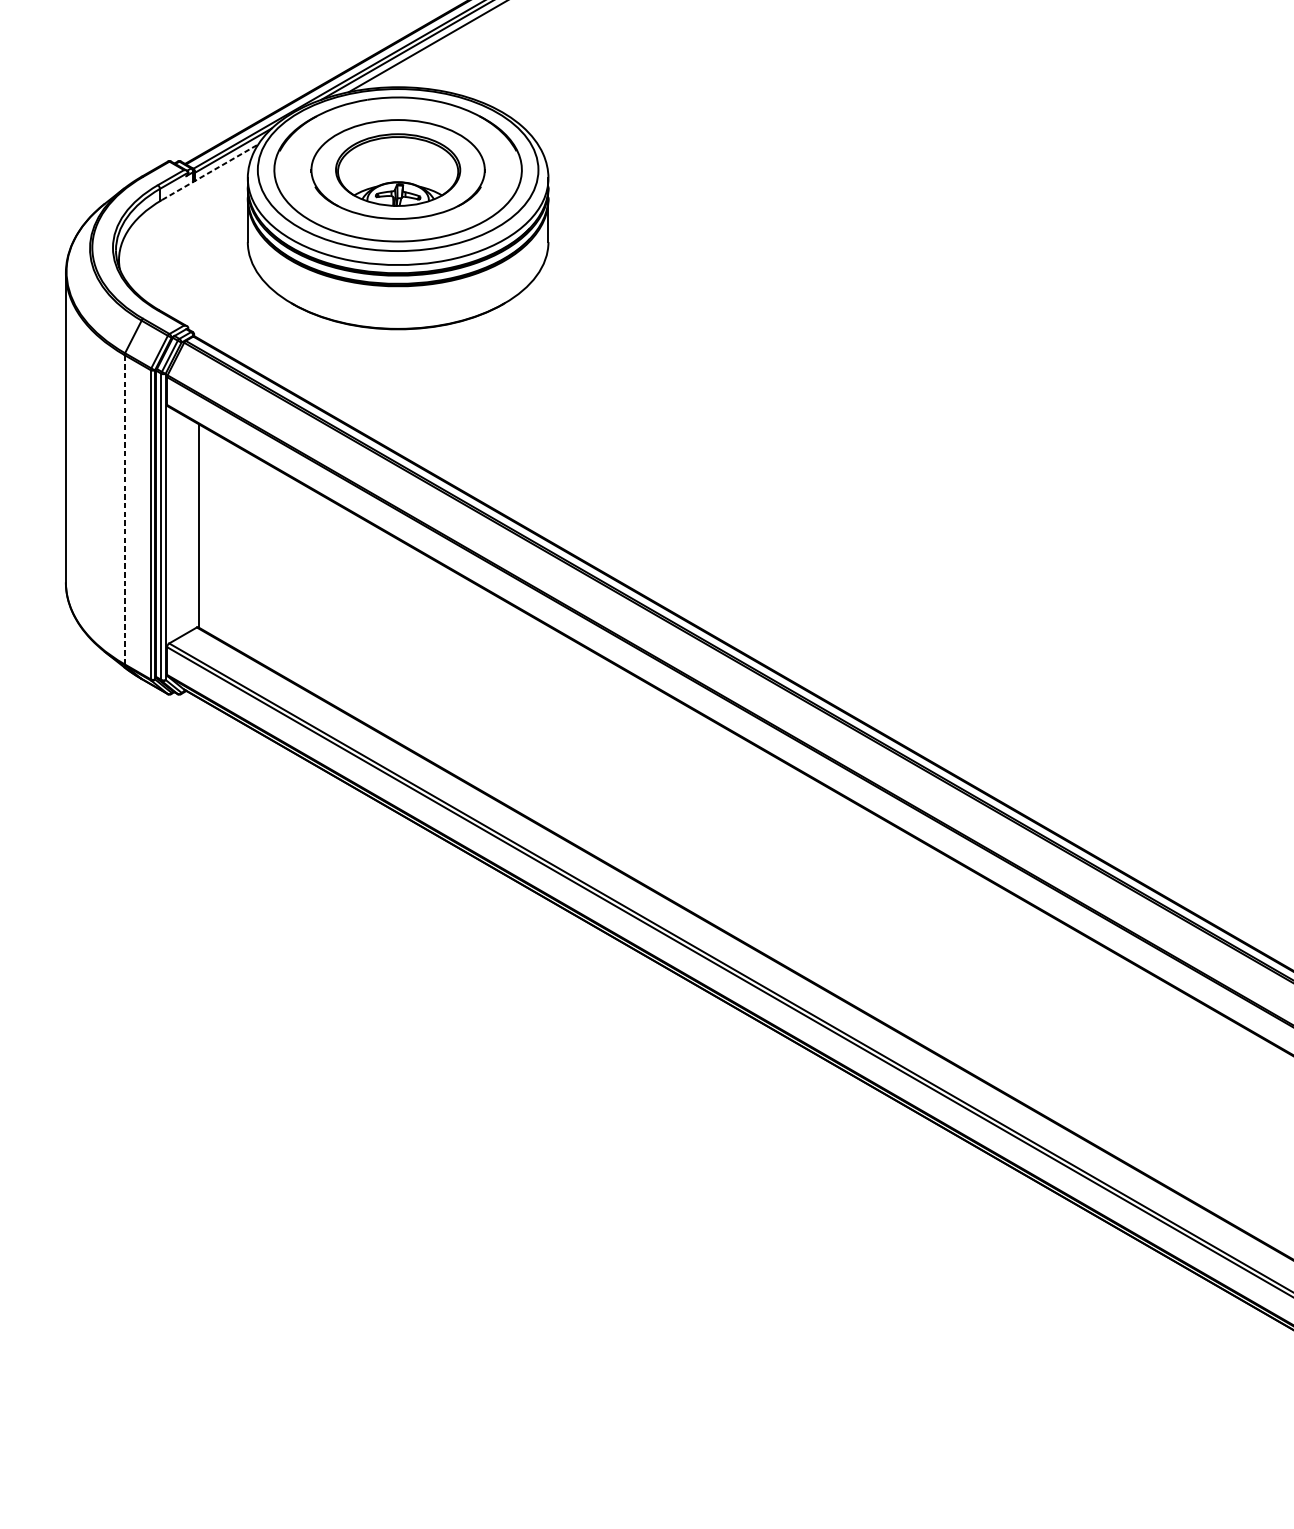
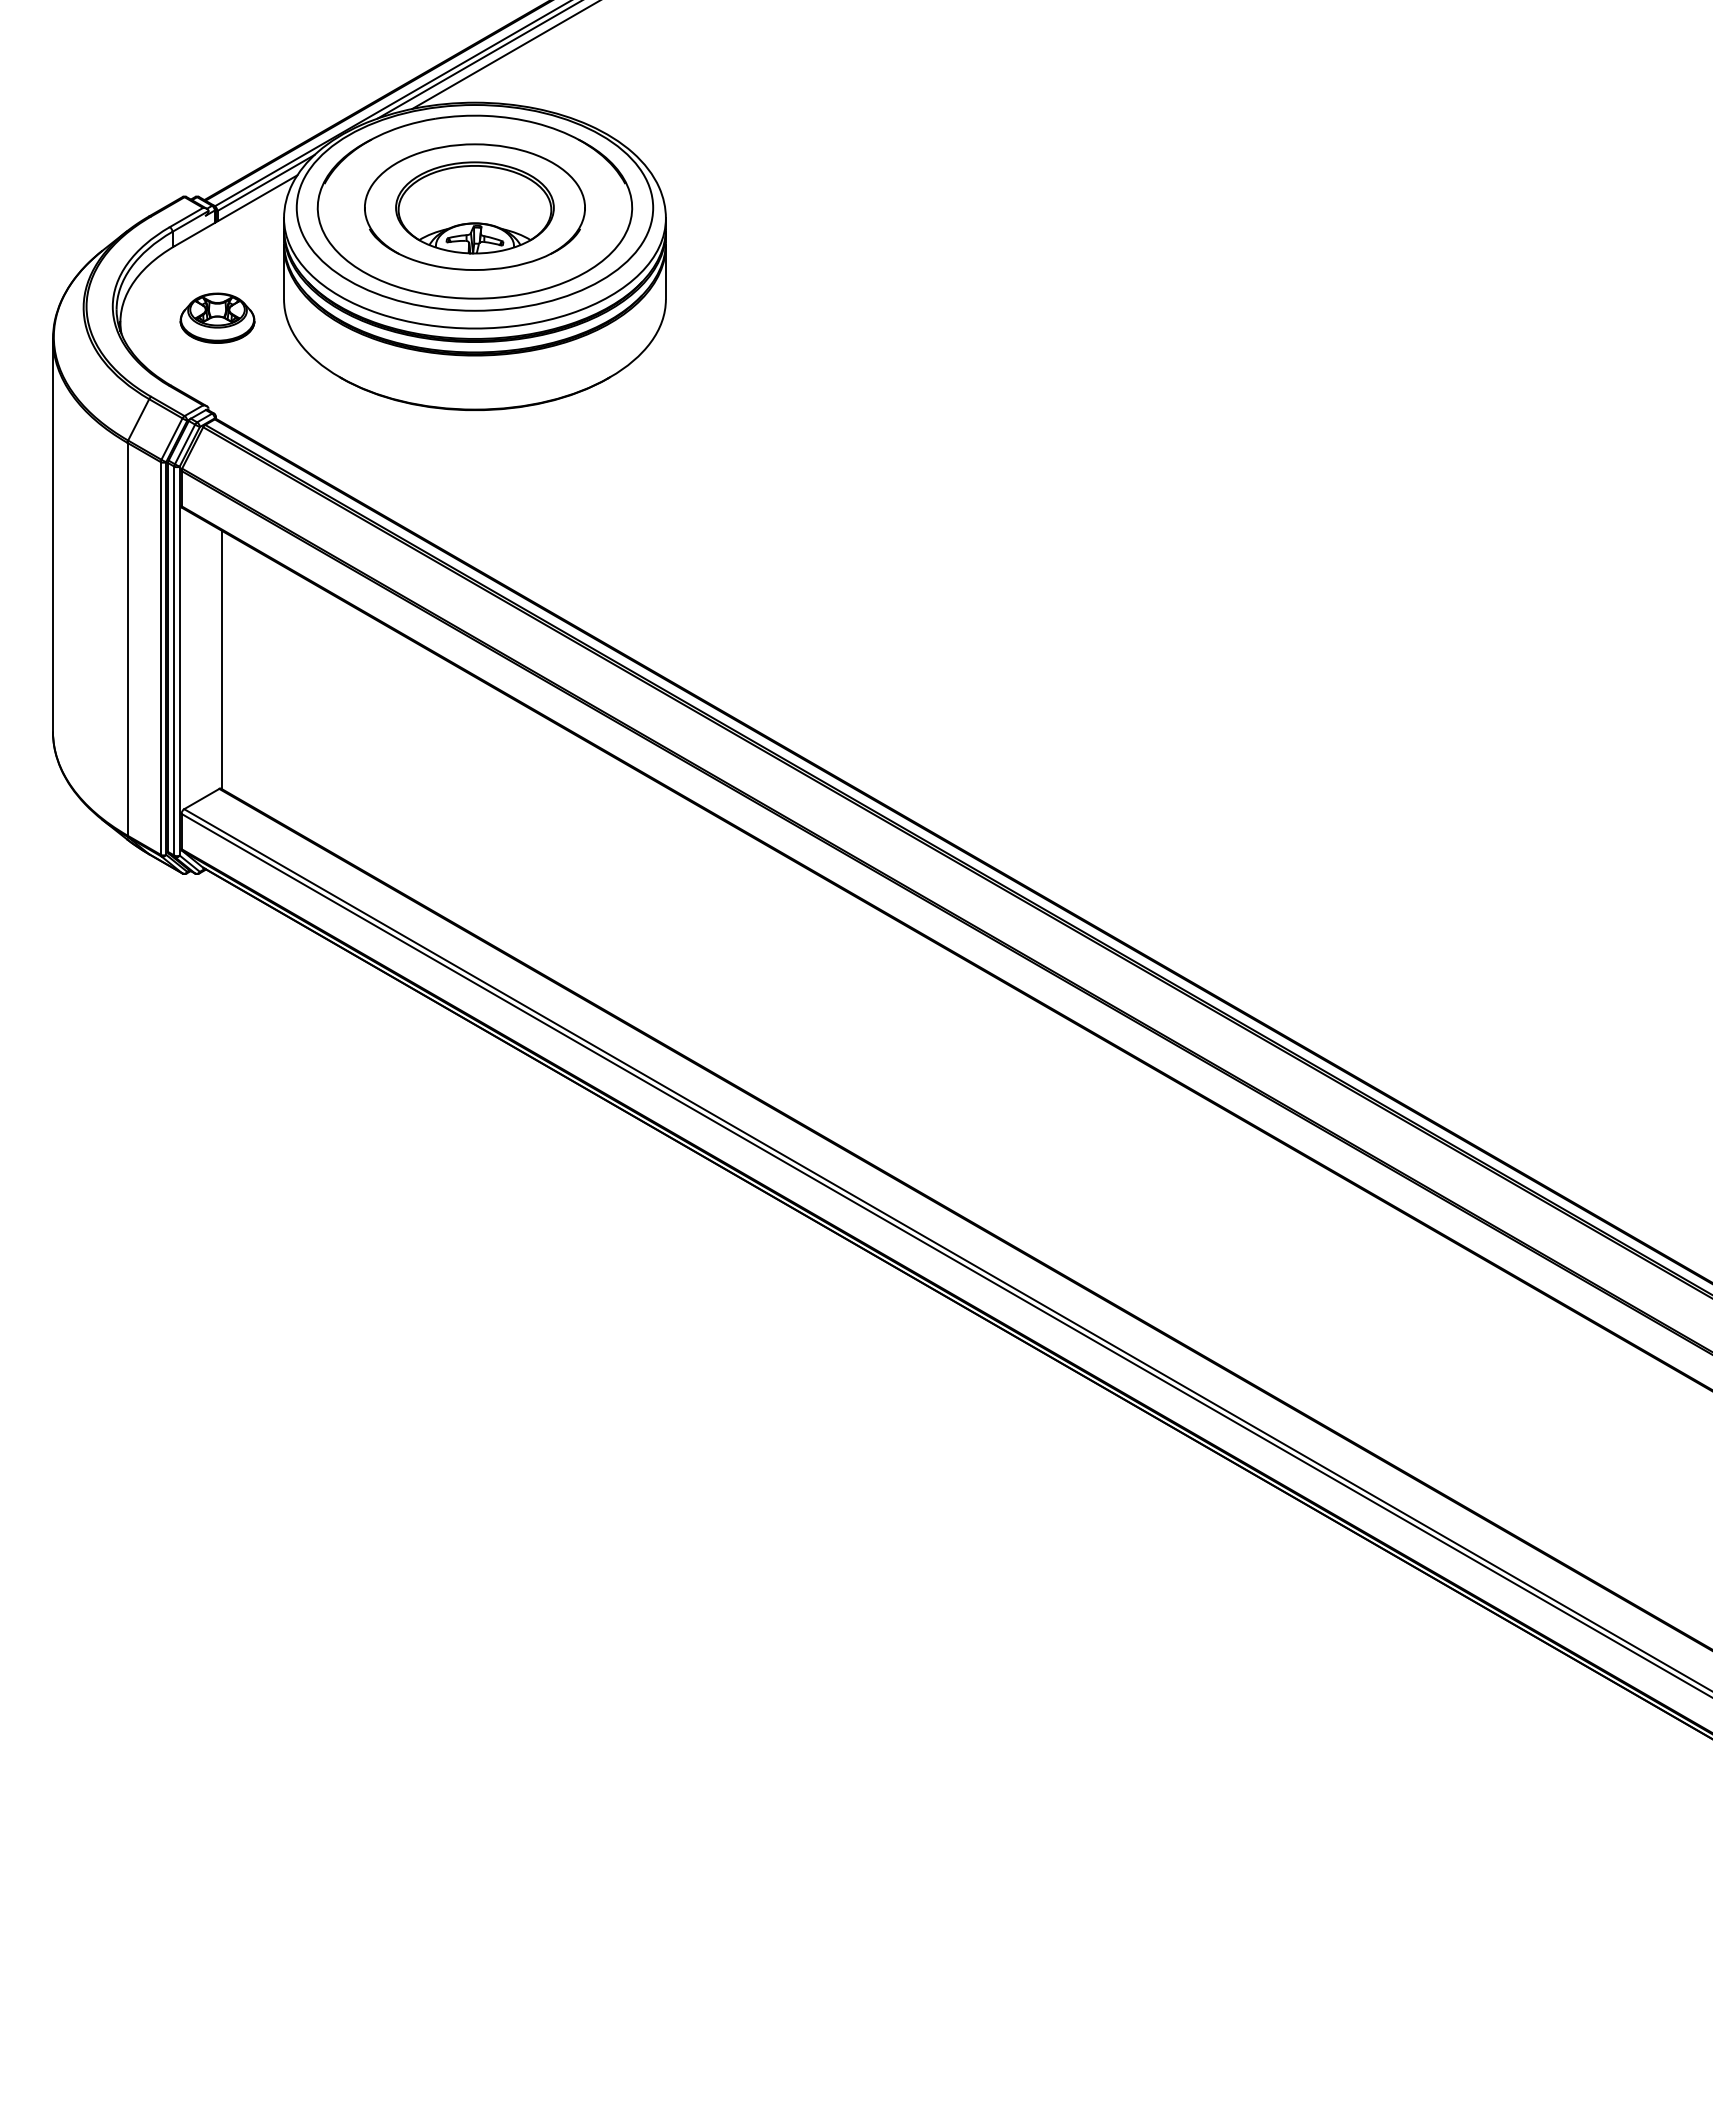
line: (210, 172) -> (236, 210), dashed -> solid
part: (195, 256) -> (217, 317), added
line: (124, 509) -> (127, 638), dashed -> solid

